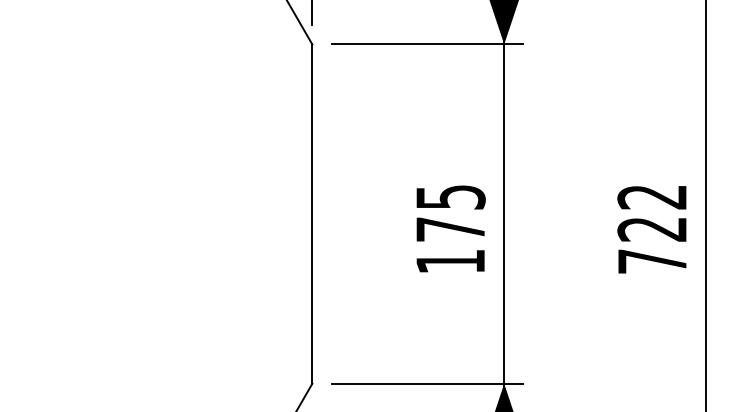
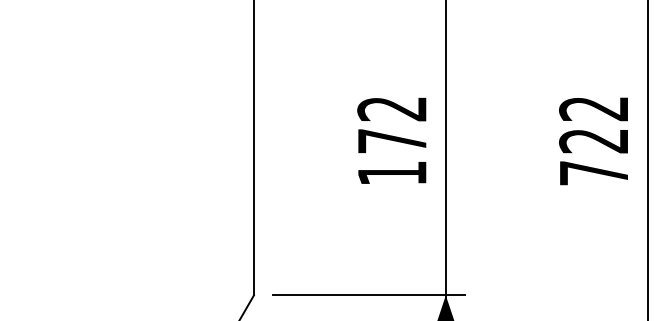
text: (450, 197) -> (392, 109), 175 -> 172

